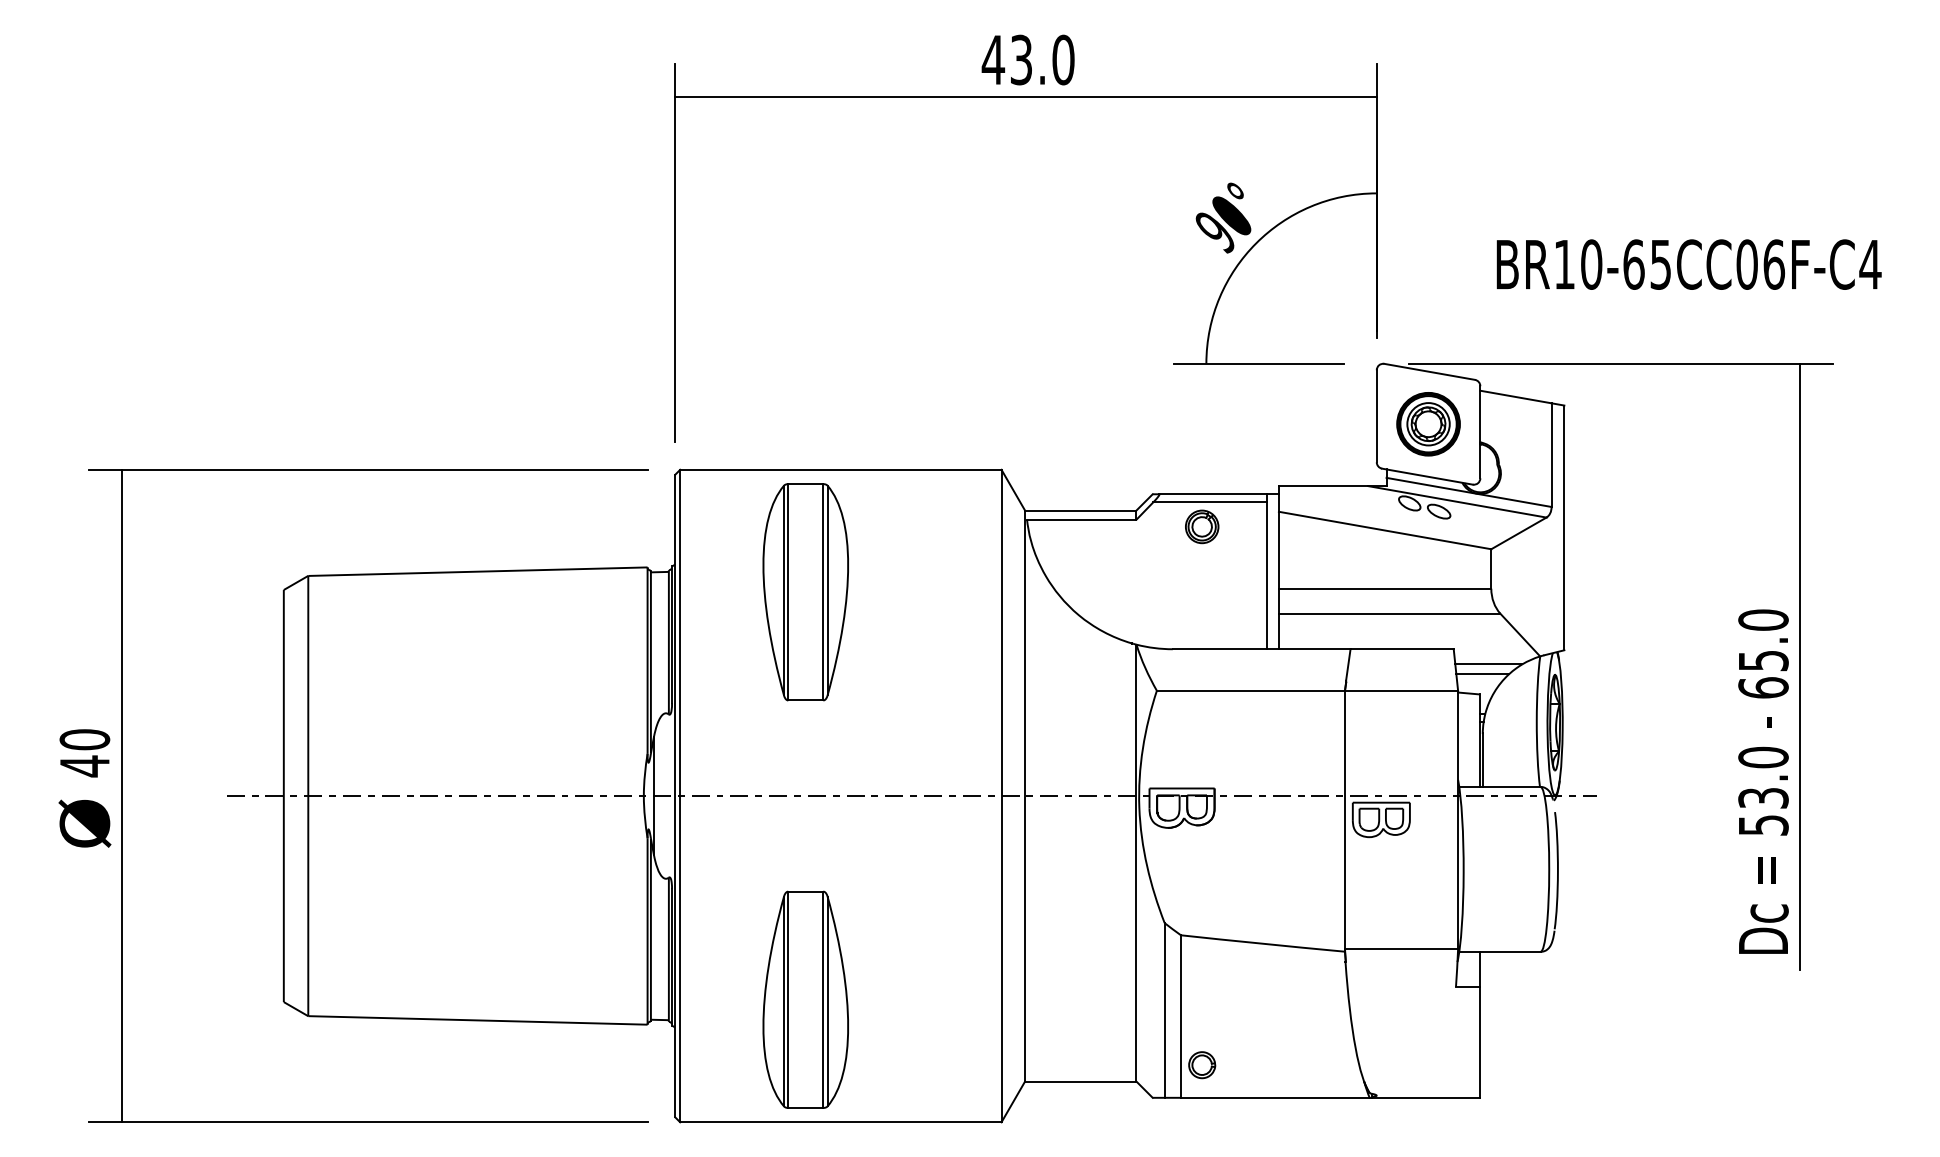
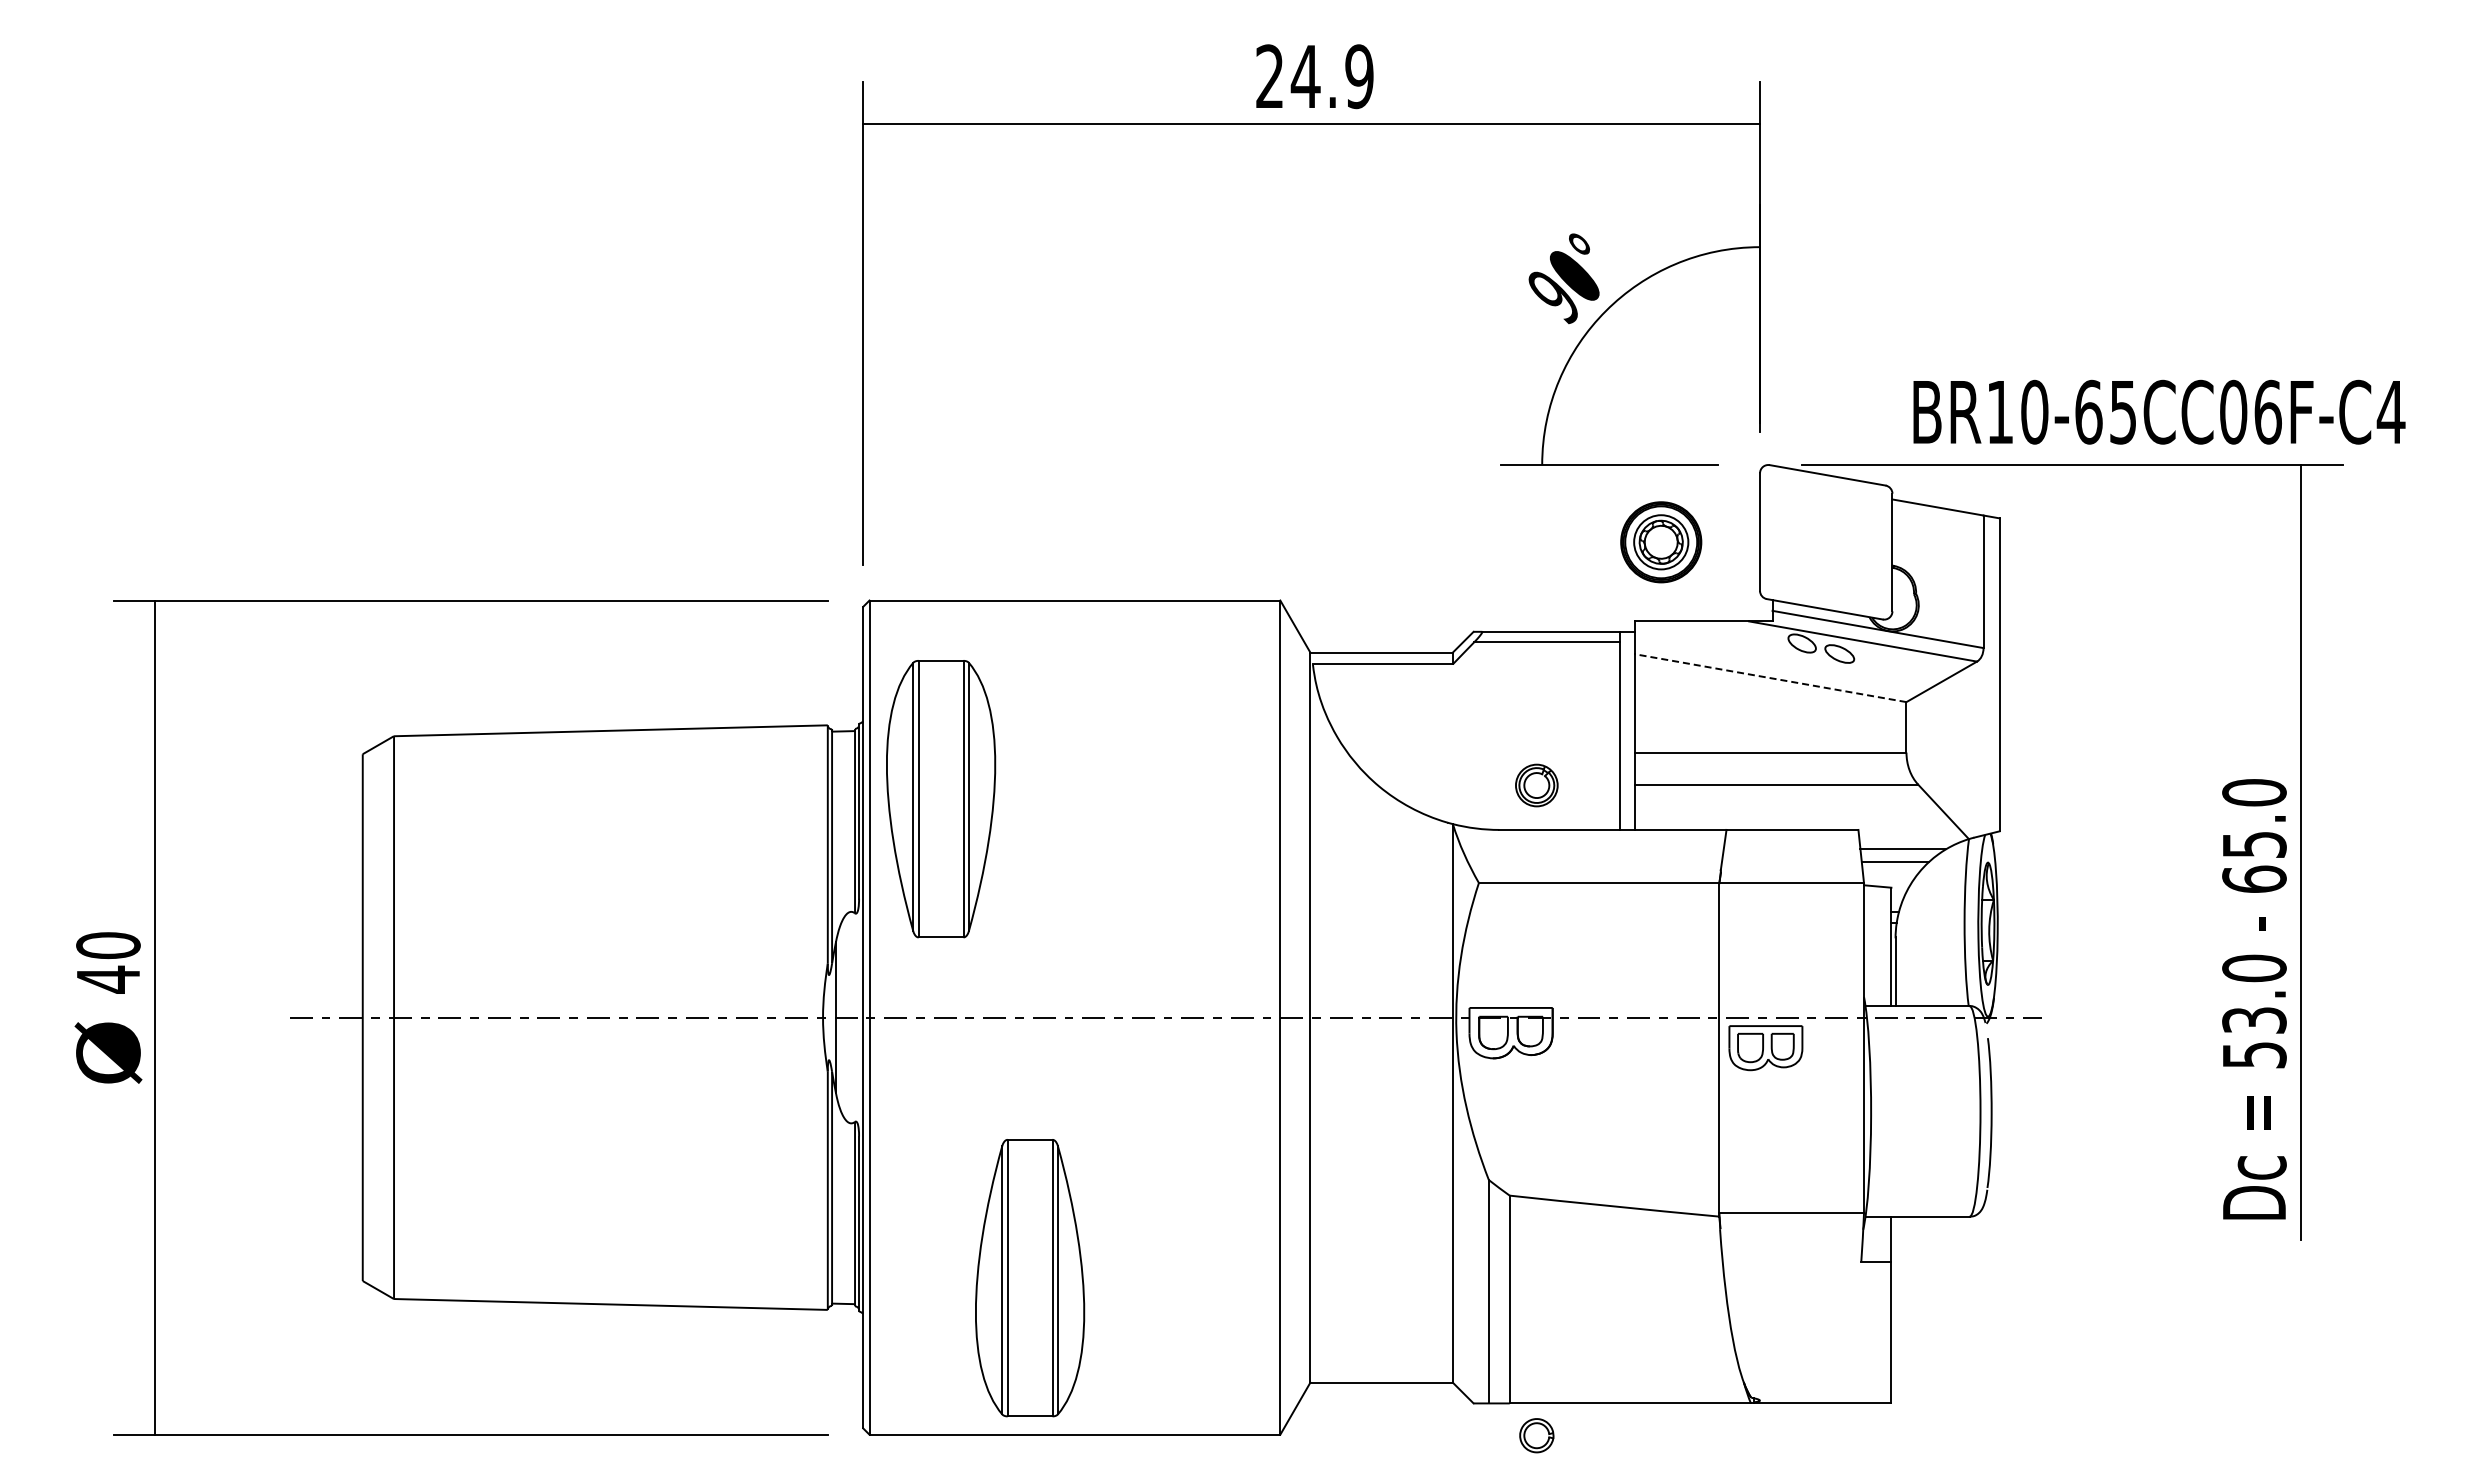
text: (1028, 59) -> (1314, 76), 43.0 -> 24.9
text: (1689, 264) -> (2159, 411), moved
part: (1428, 424) -> (1661, 542), moved
part: (1201, 526) -> (1536, 785), moved
line: (1384, 530) -> (1770, 678), solid -> dashed
part: (806, 592) -> (941, 799), moved
part: (1201, 1065) -> (1536, 1435), moved

